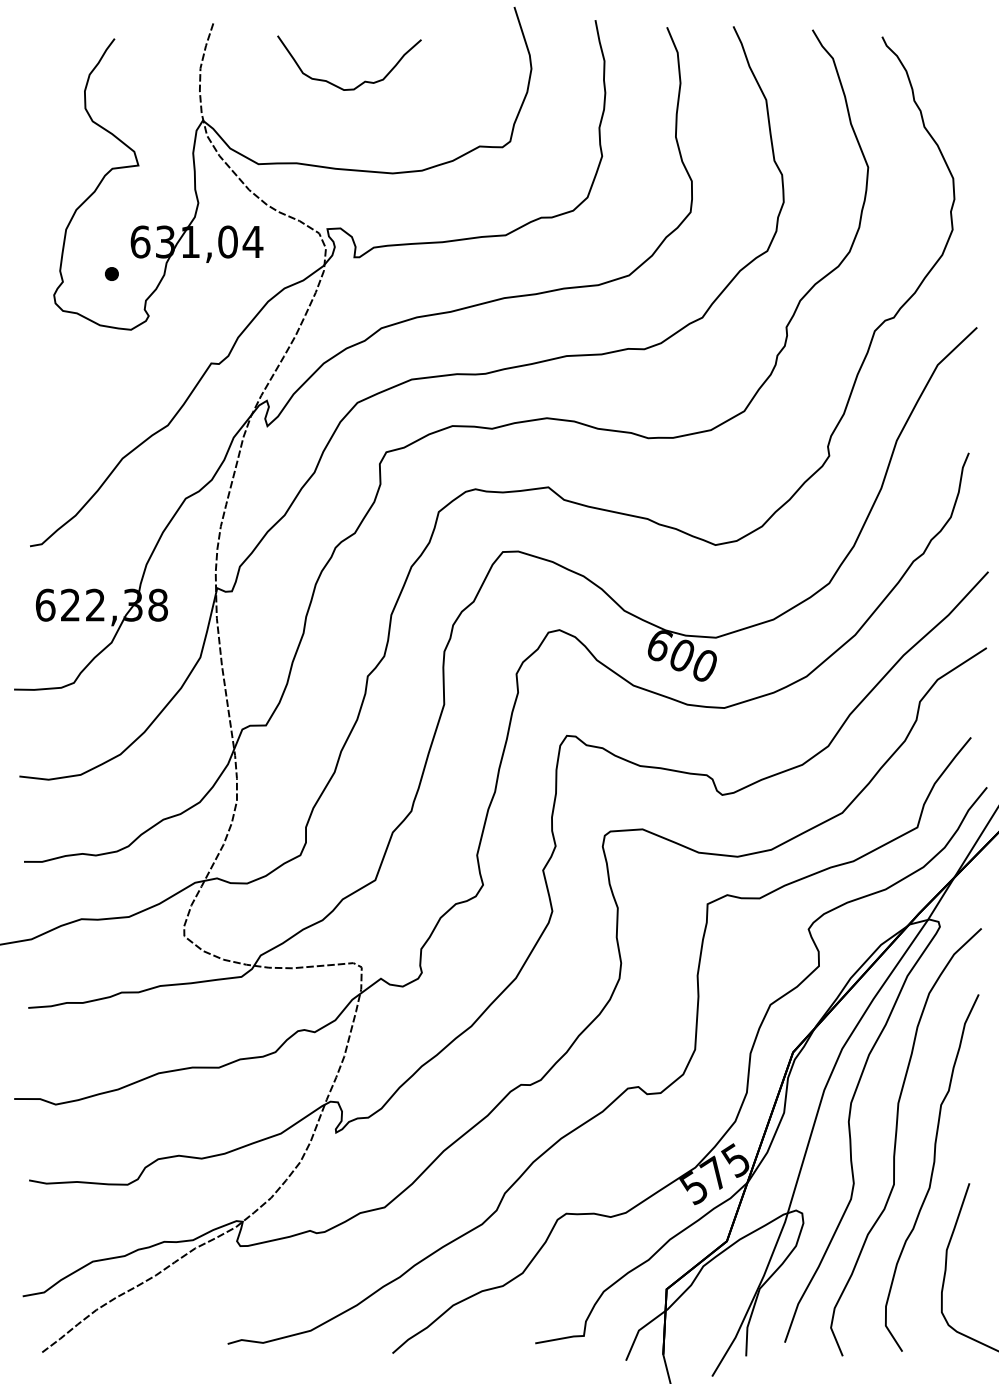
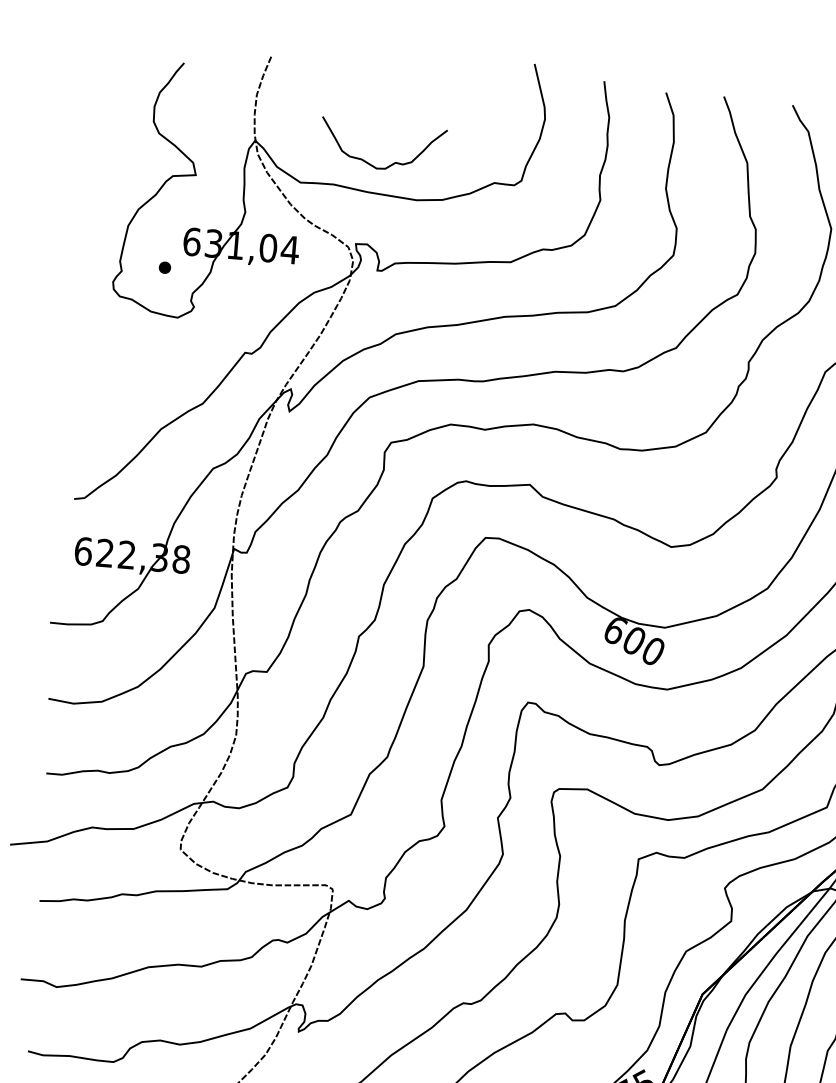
curve: (363, 81) -> (394, 162), moved

